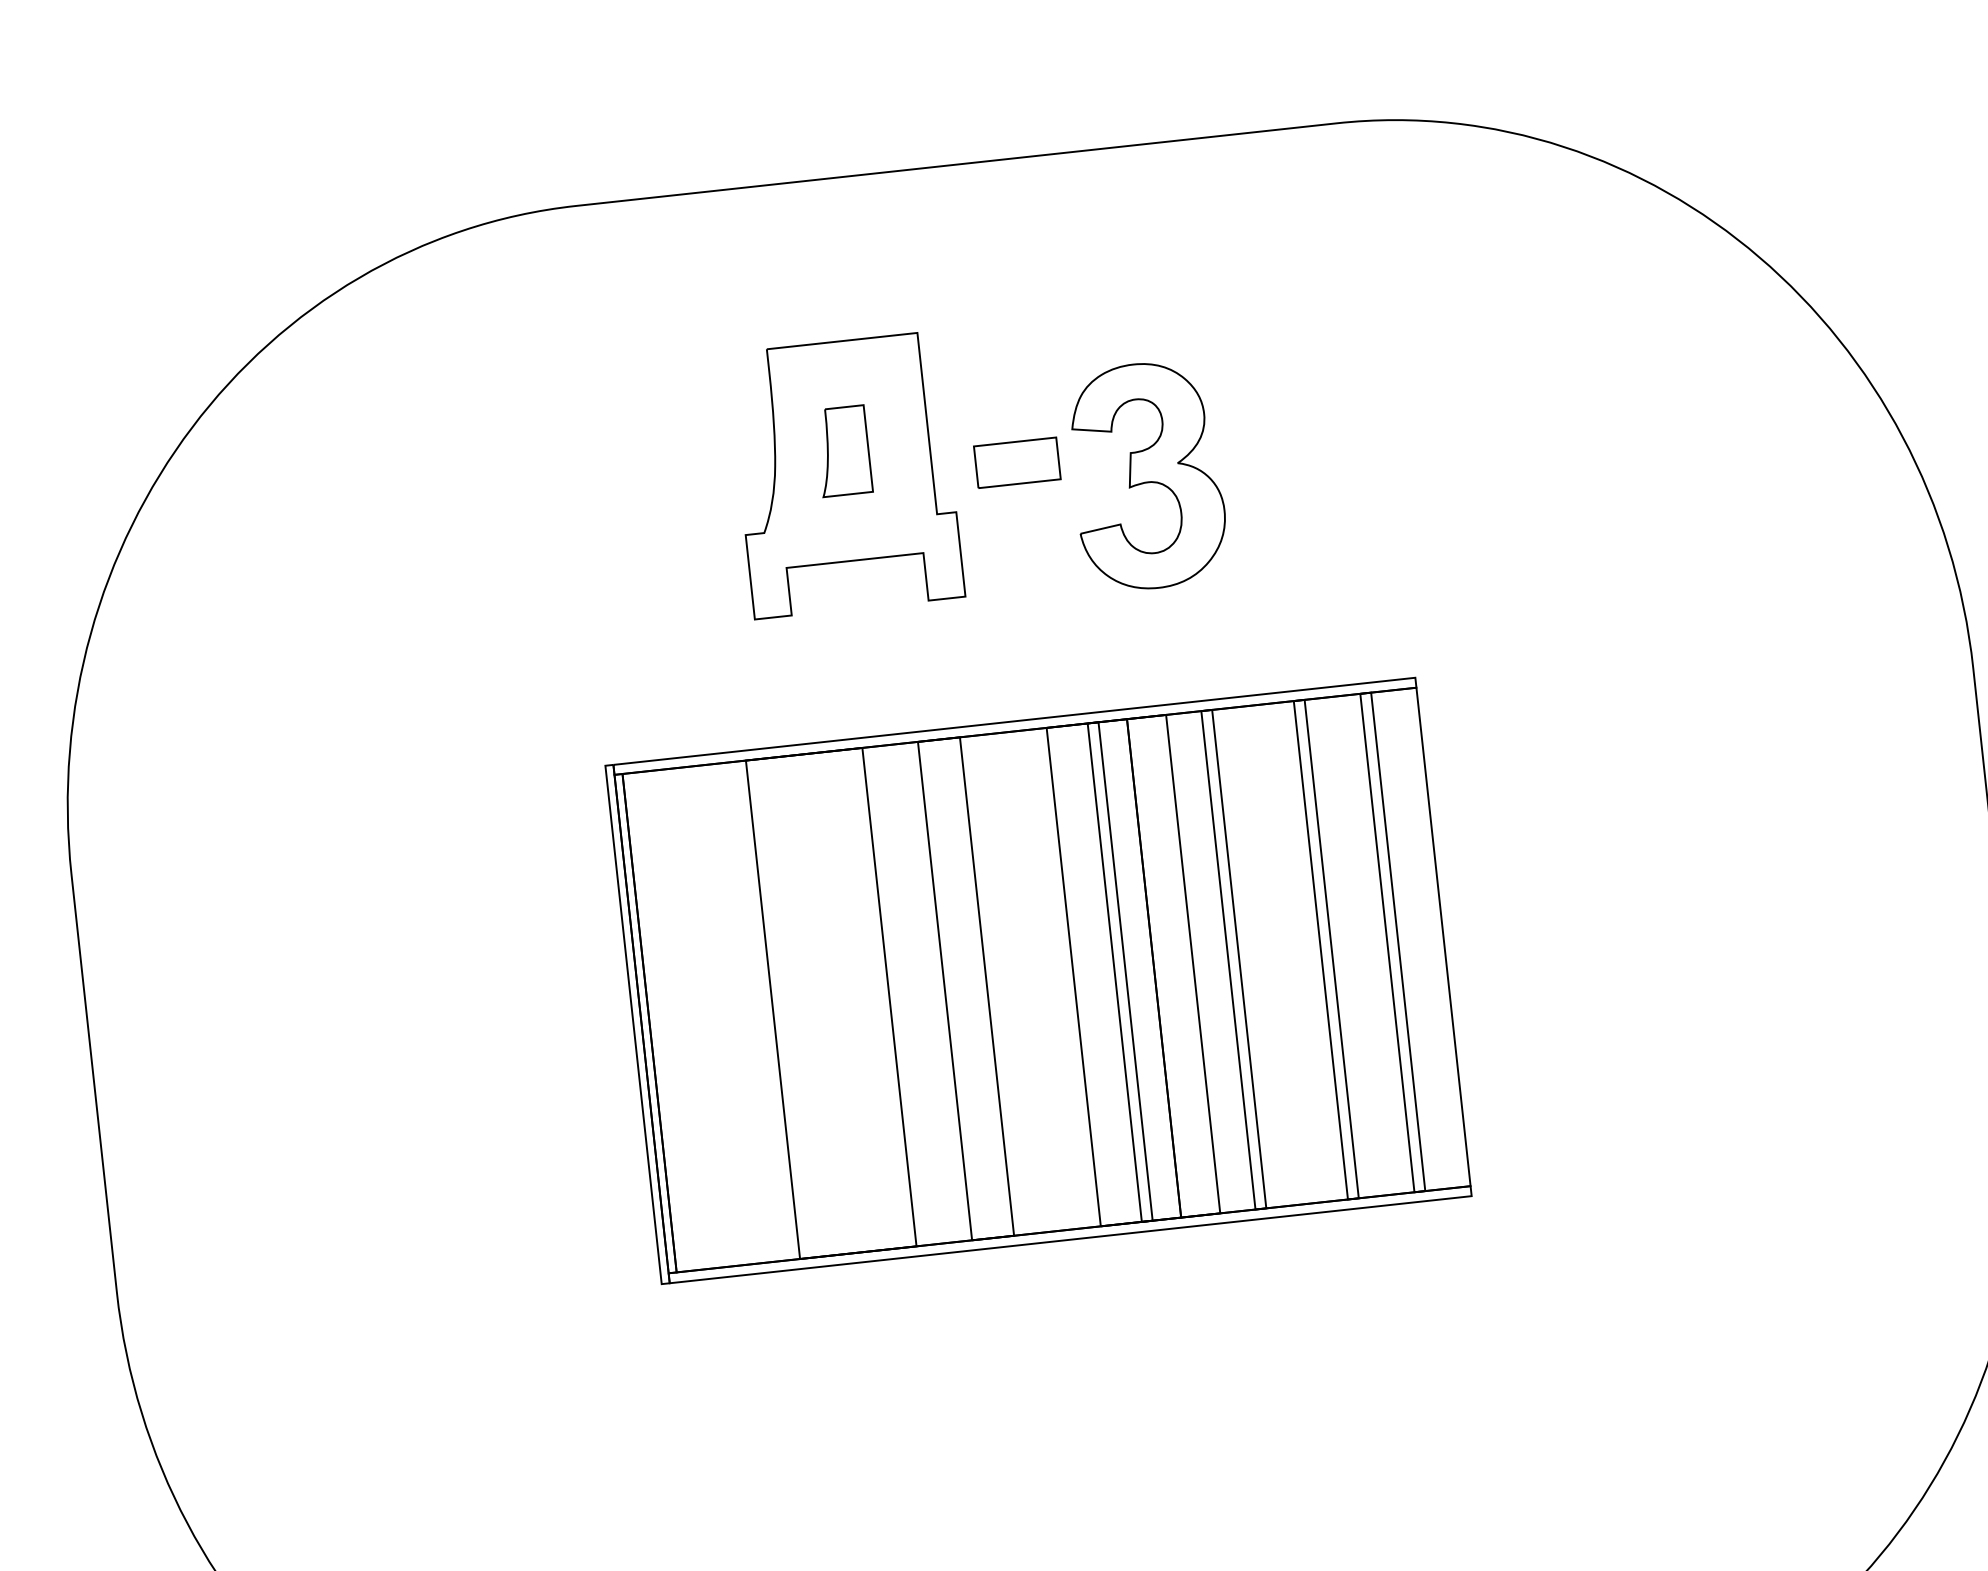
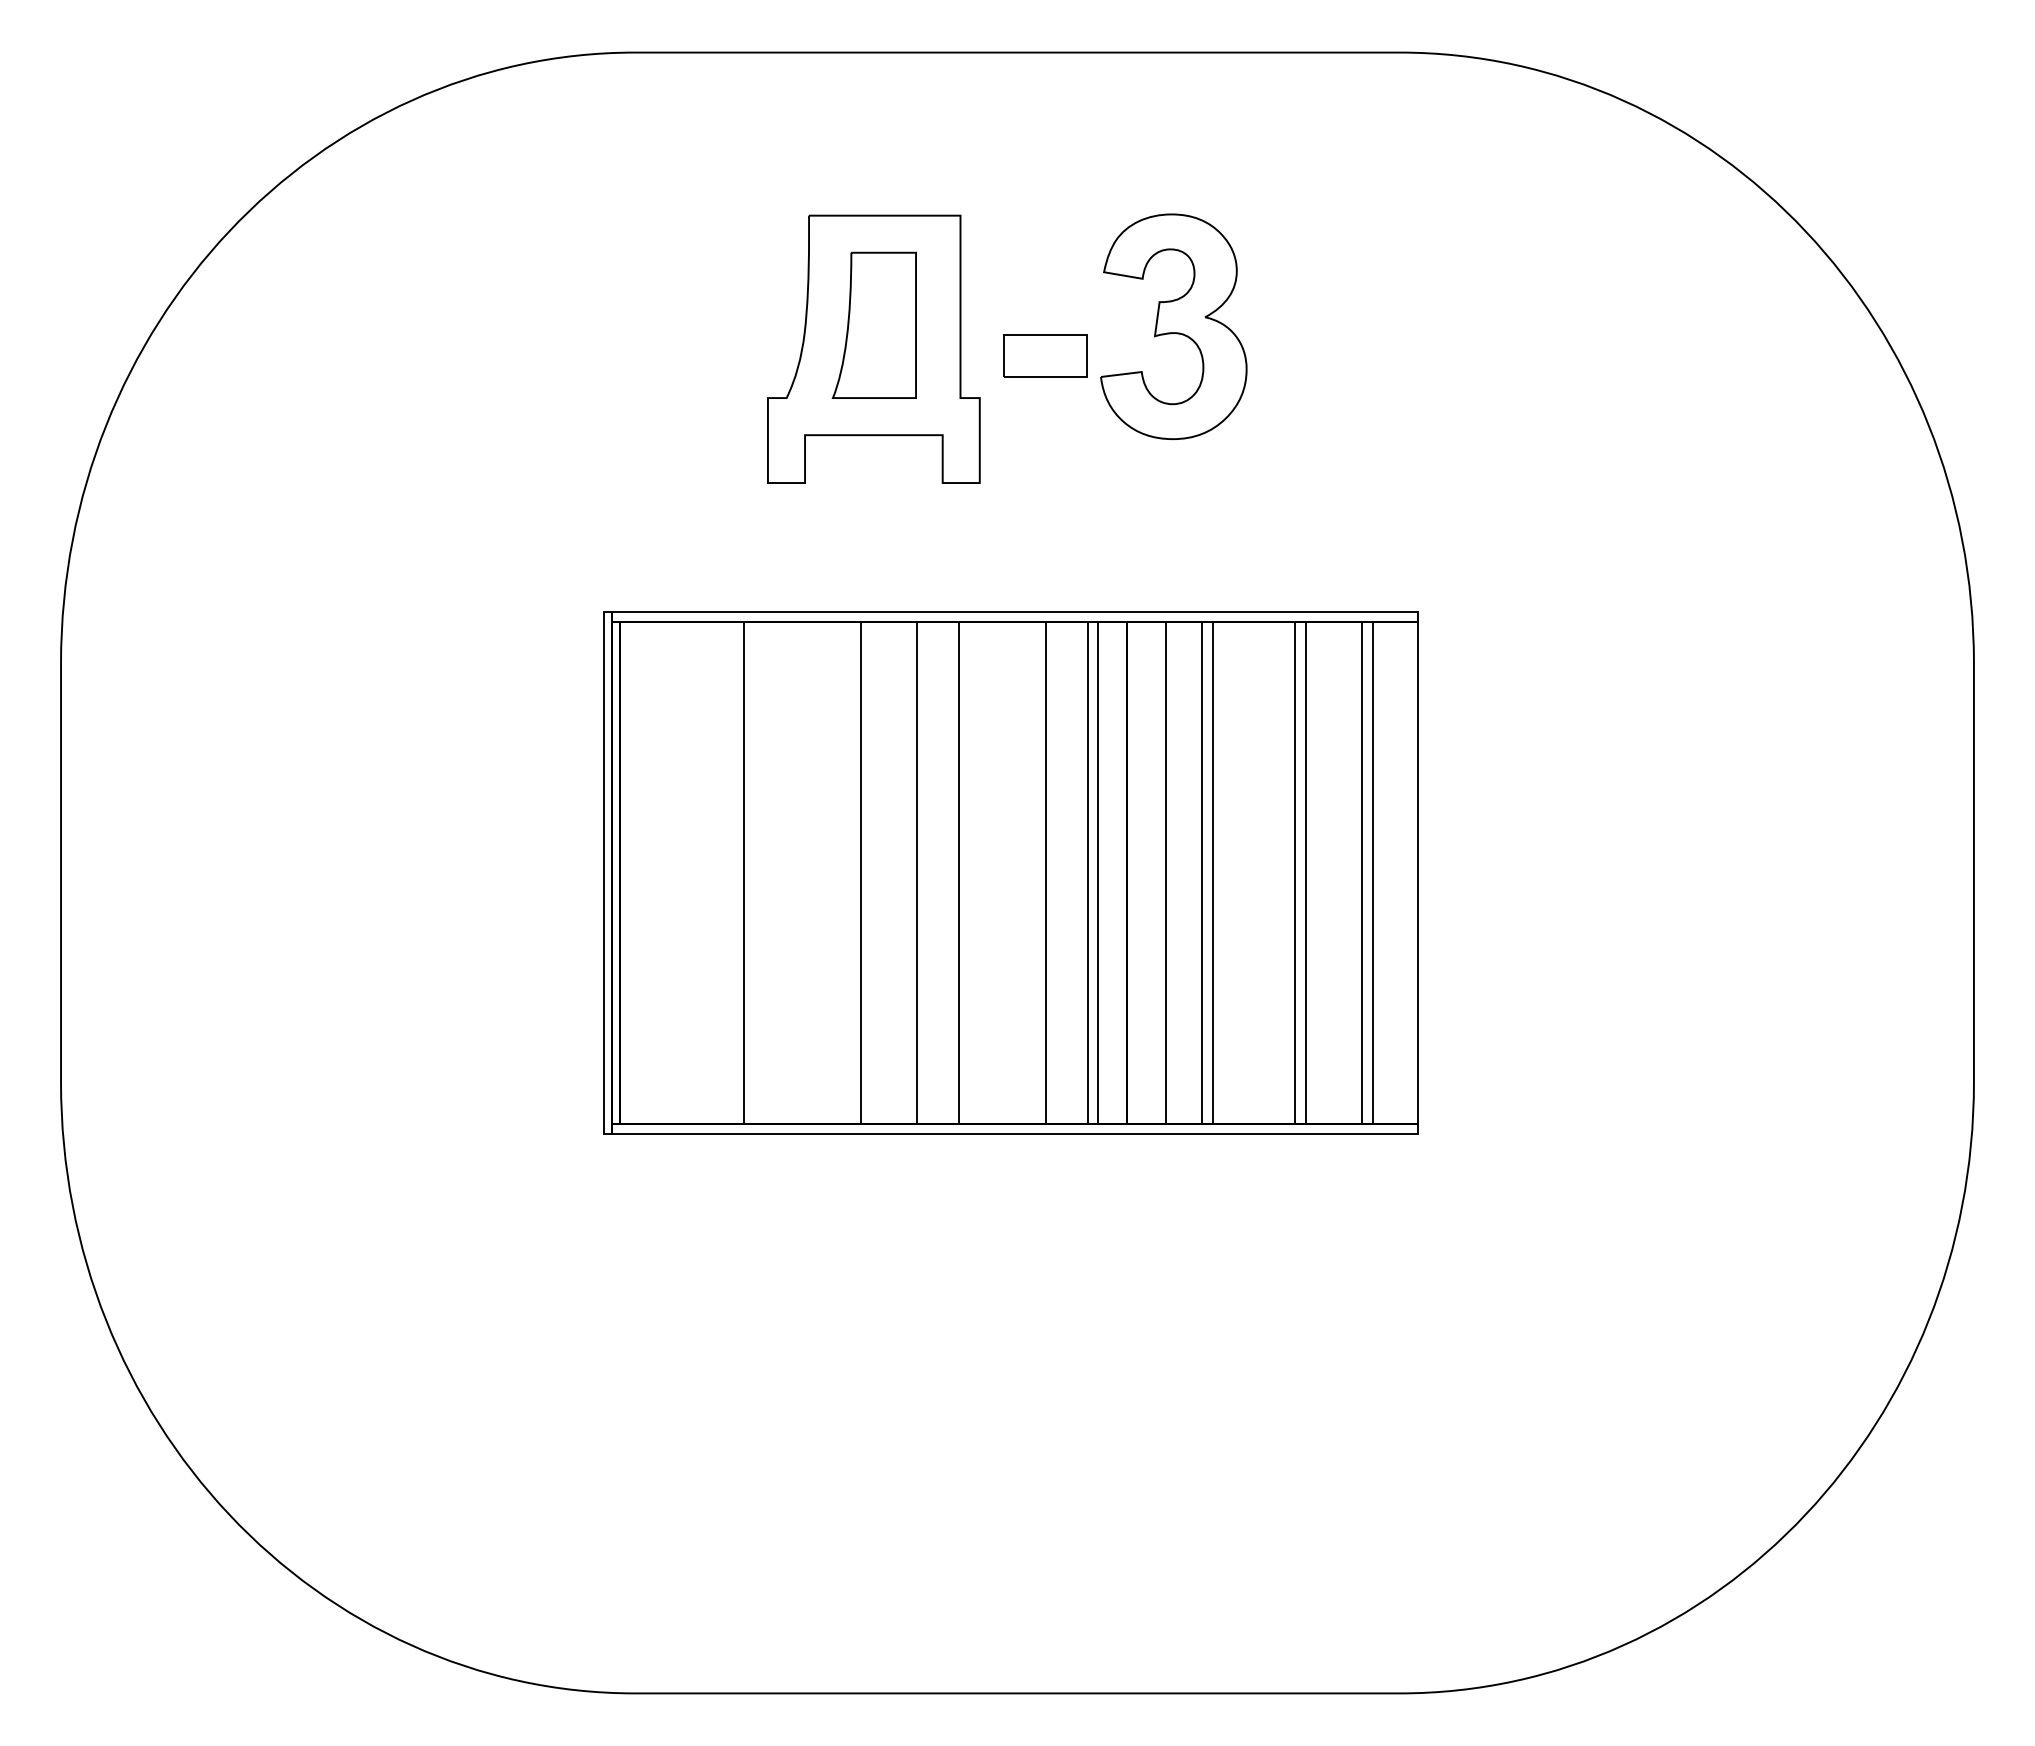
part: (842, 450) -> (873, 324), size x1.67
part: (1147, 475) -> (1173, 326), moved

